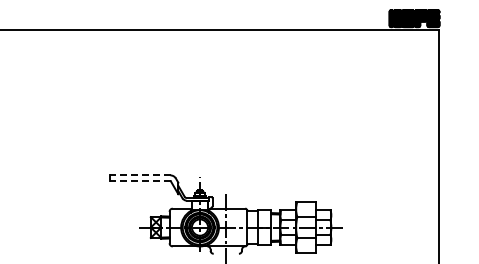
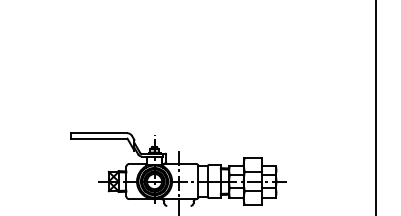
line: (139, 175) -> (98, 133), dashed -> solid
line: (139, 181) -> (98, 138), dashed -> solid

